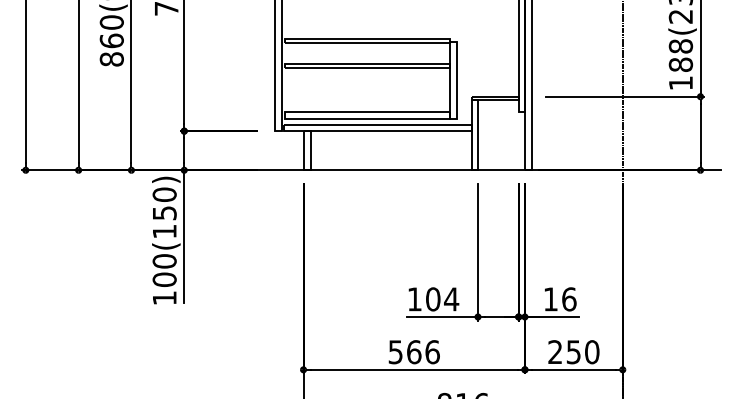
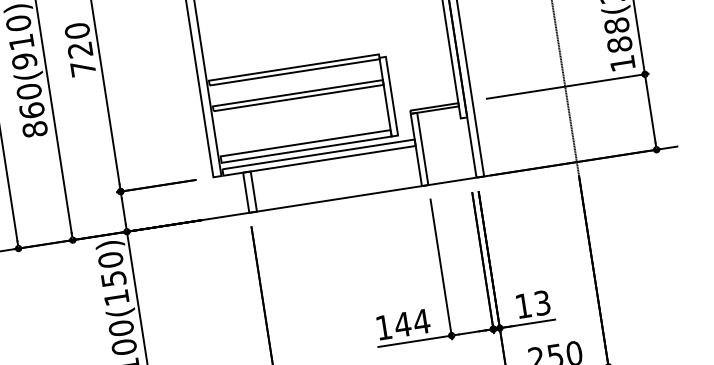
text: (432, 299) -> (402, 324), 104 -> 144
text: (569, 299) -> (542, 303), 16 -> 13

